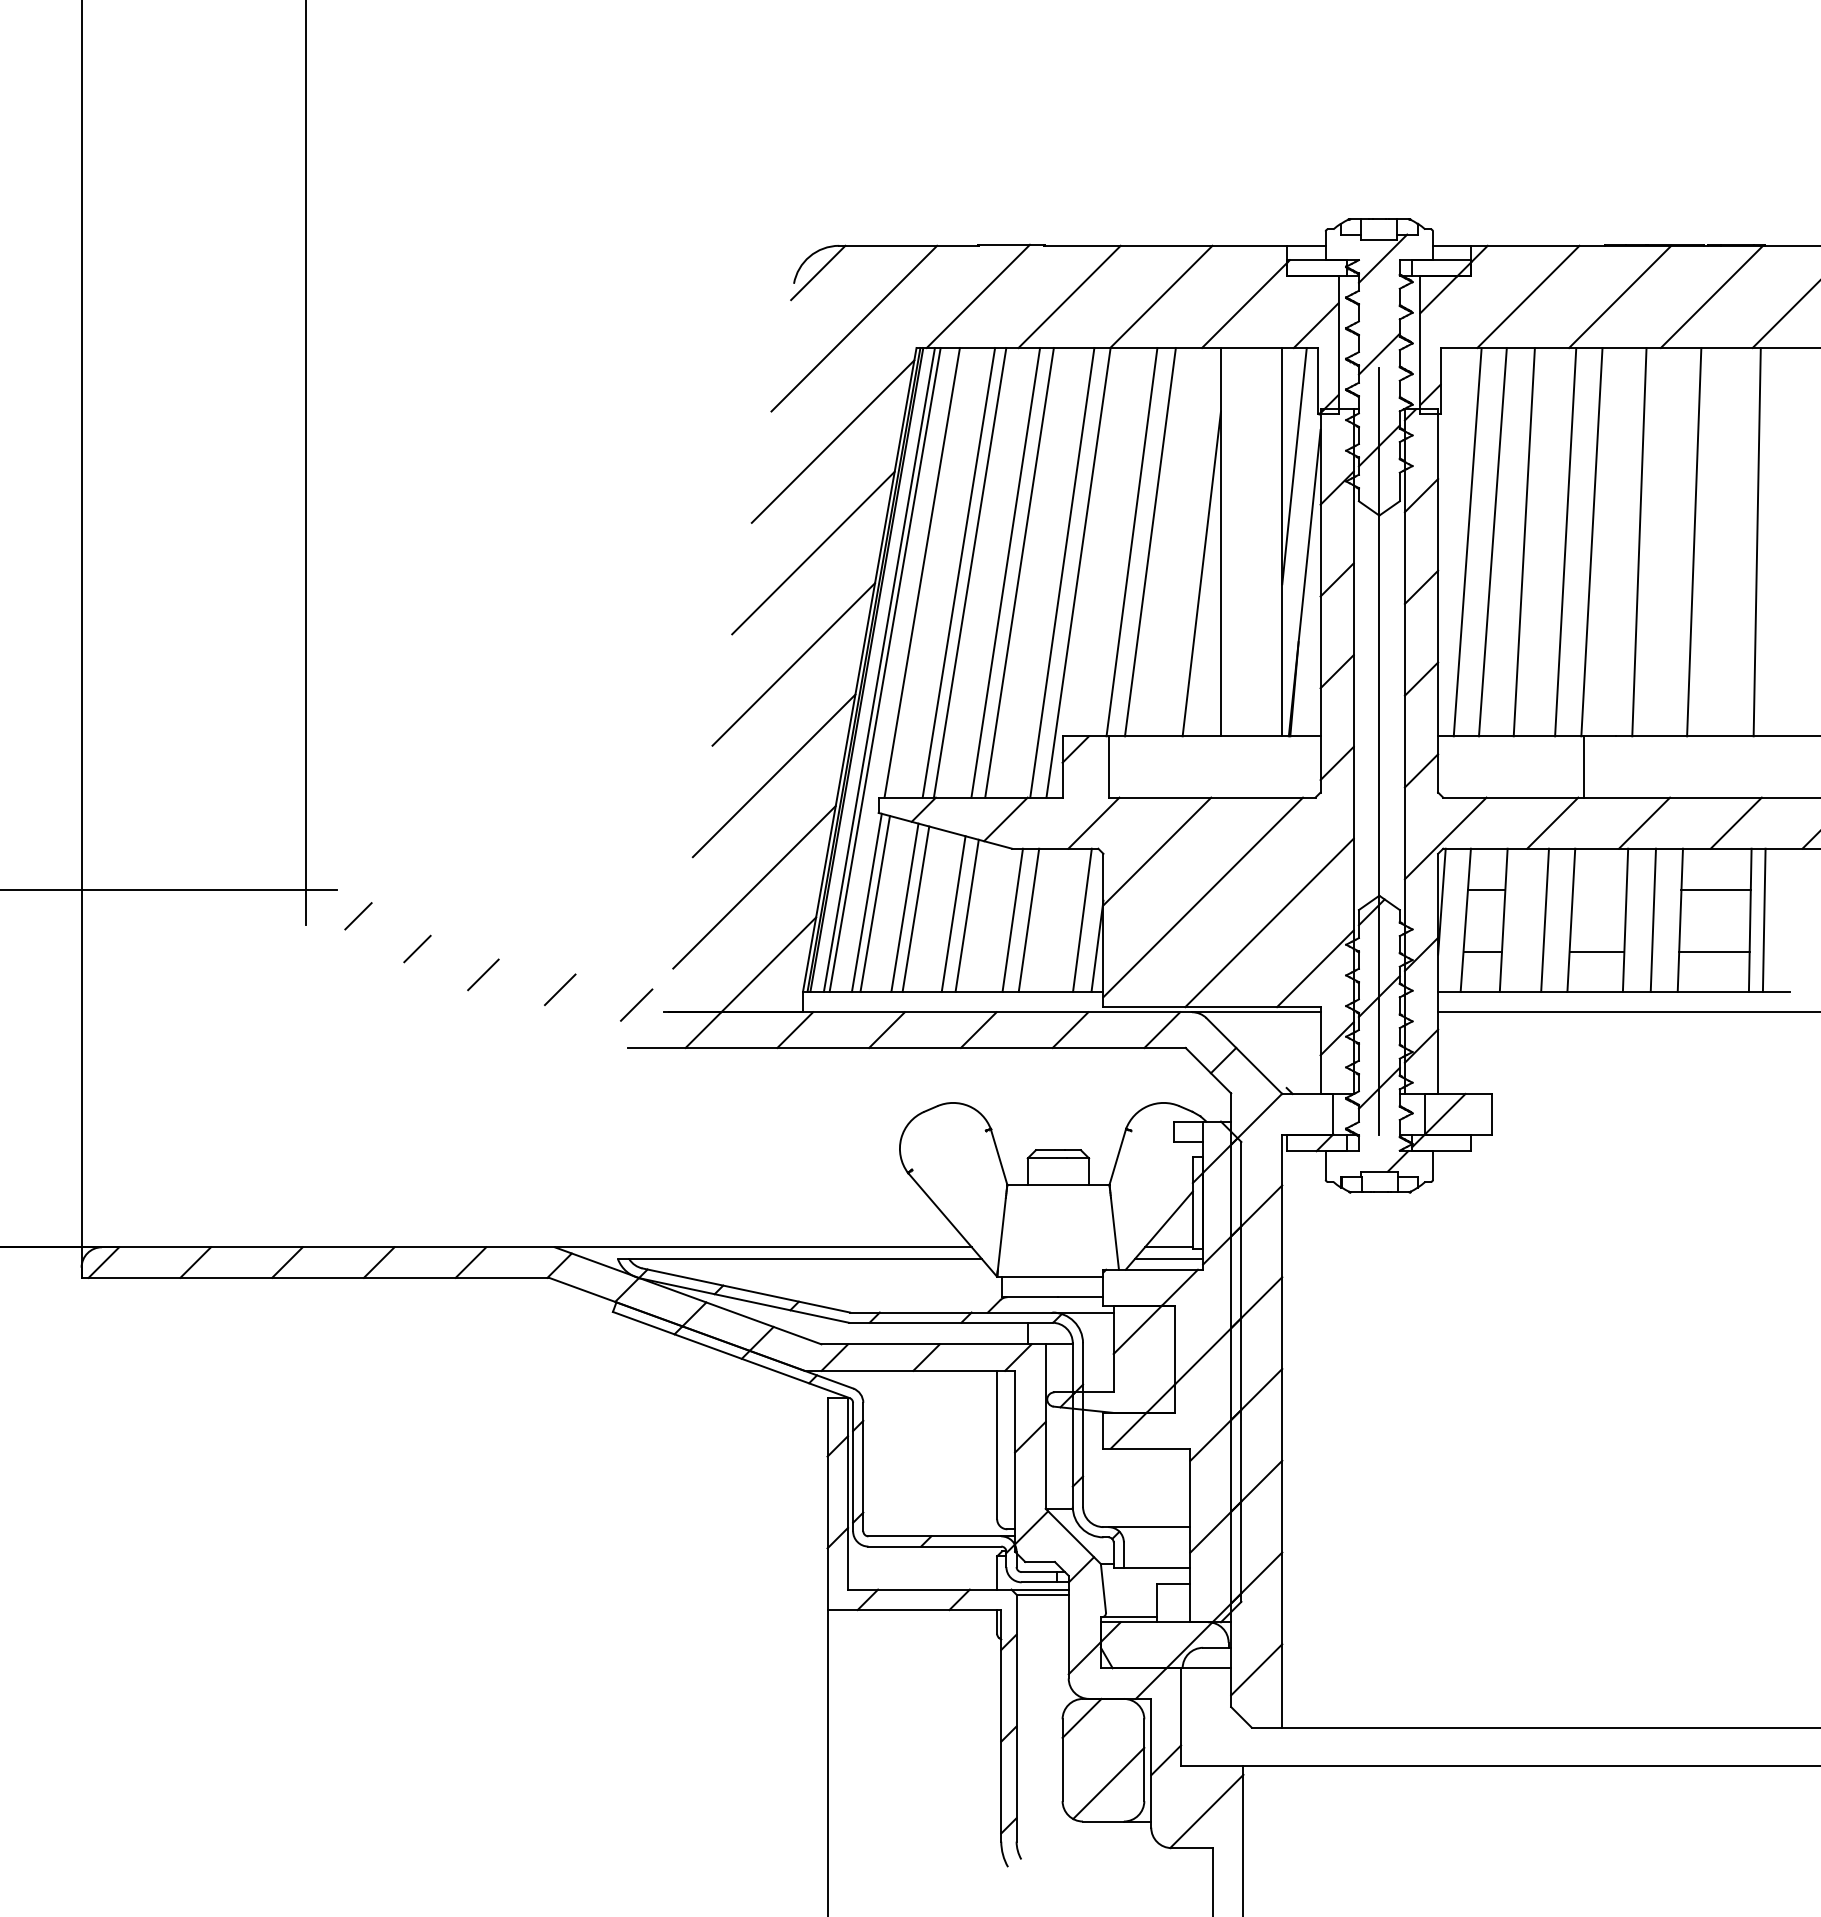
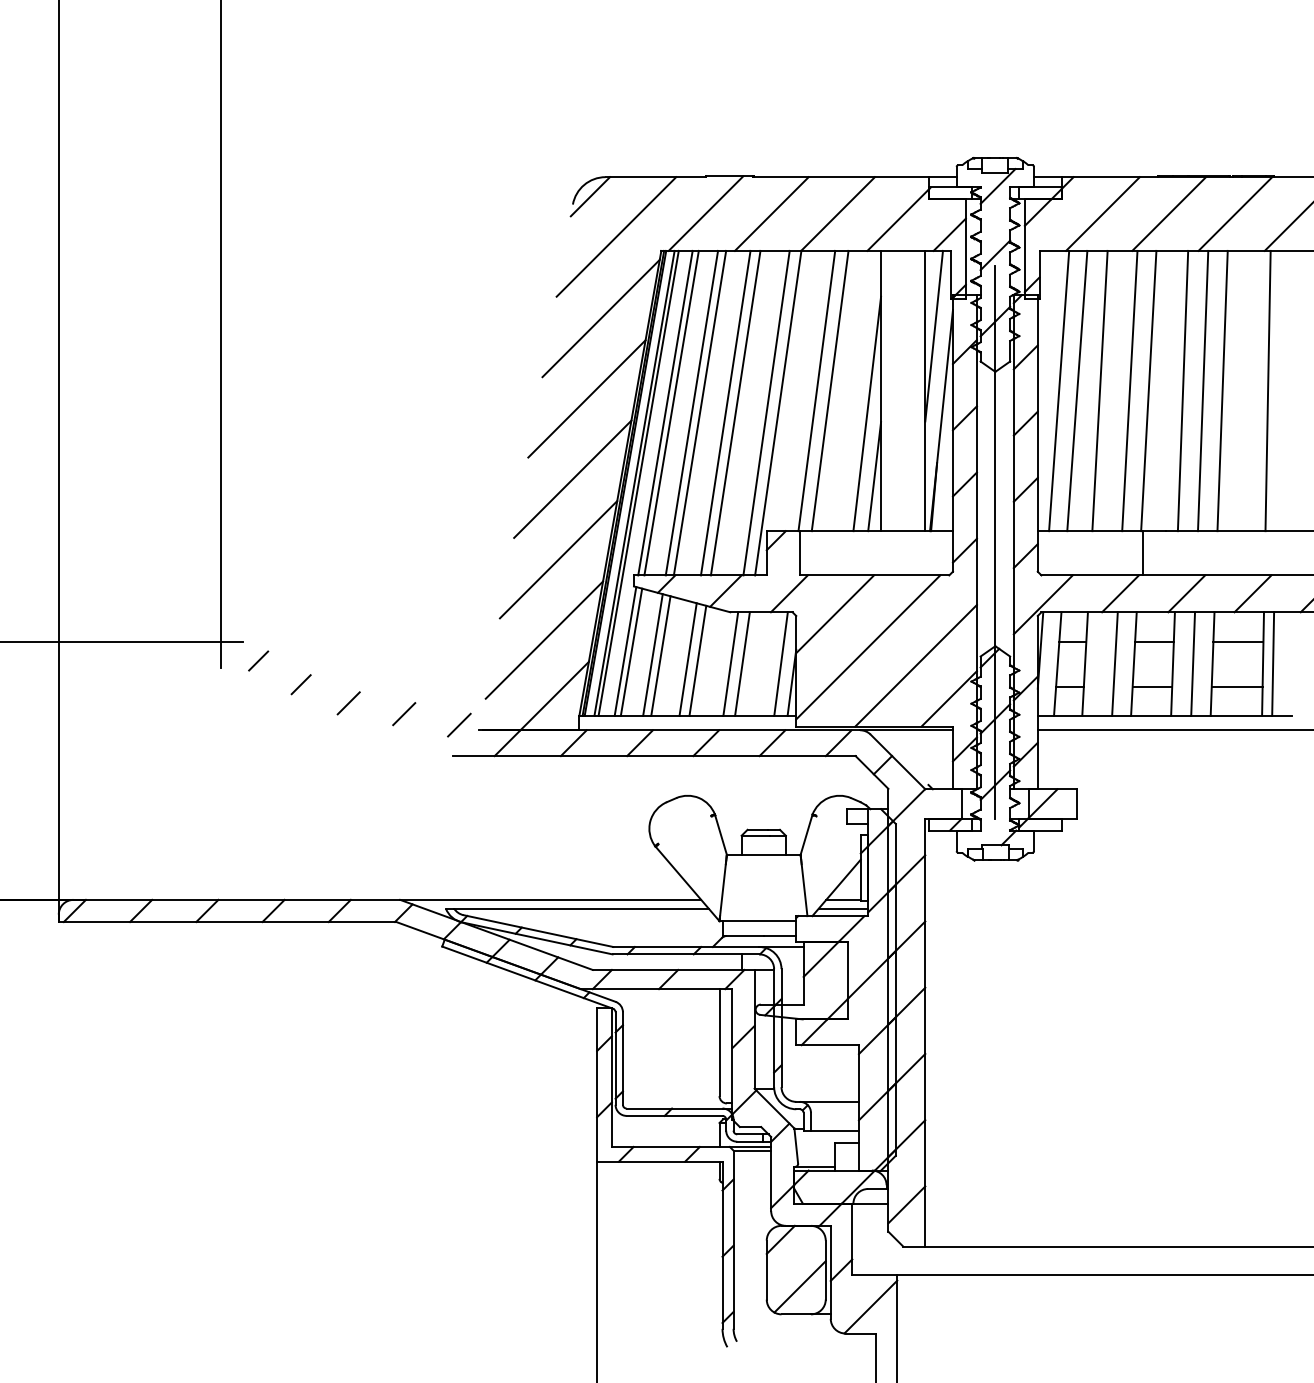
line: (1667, 542) -> (1203, 391), added
line: (930, 572) -> (671, 412), added
line: (1211, 660) -> (874, 476), added
line: (1599, 889) -> (1154, 641), added

